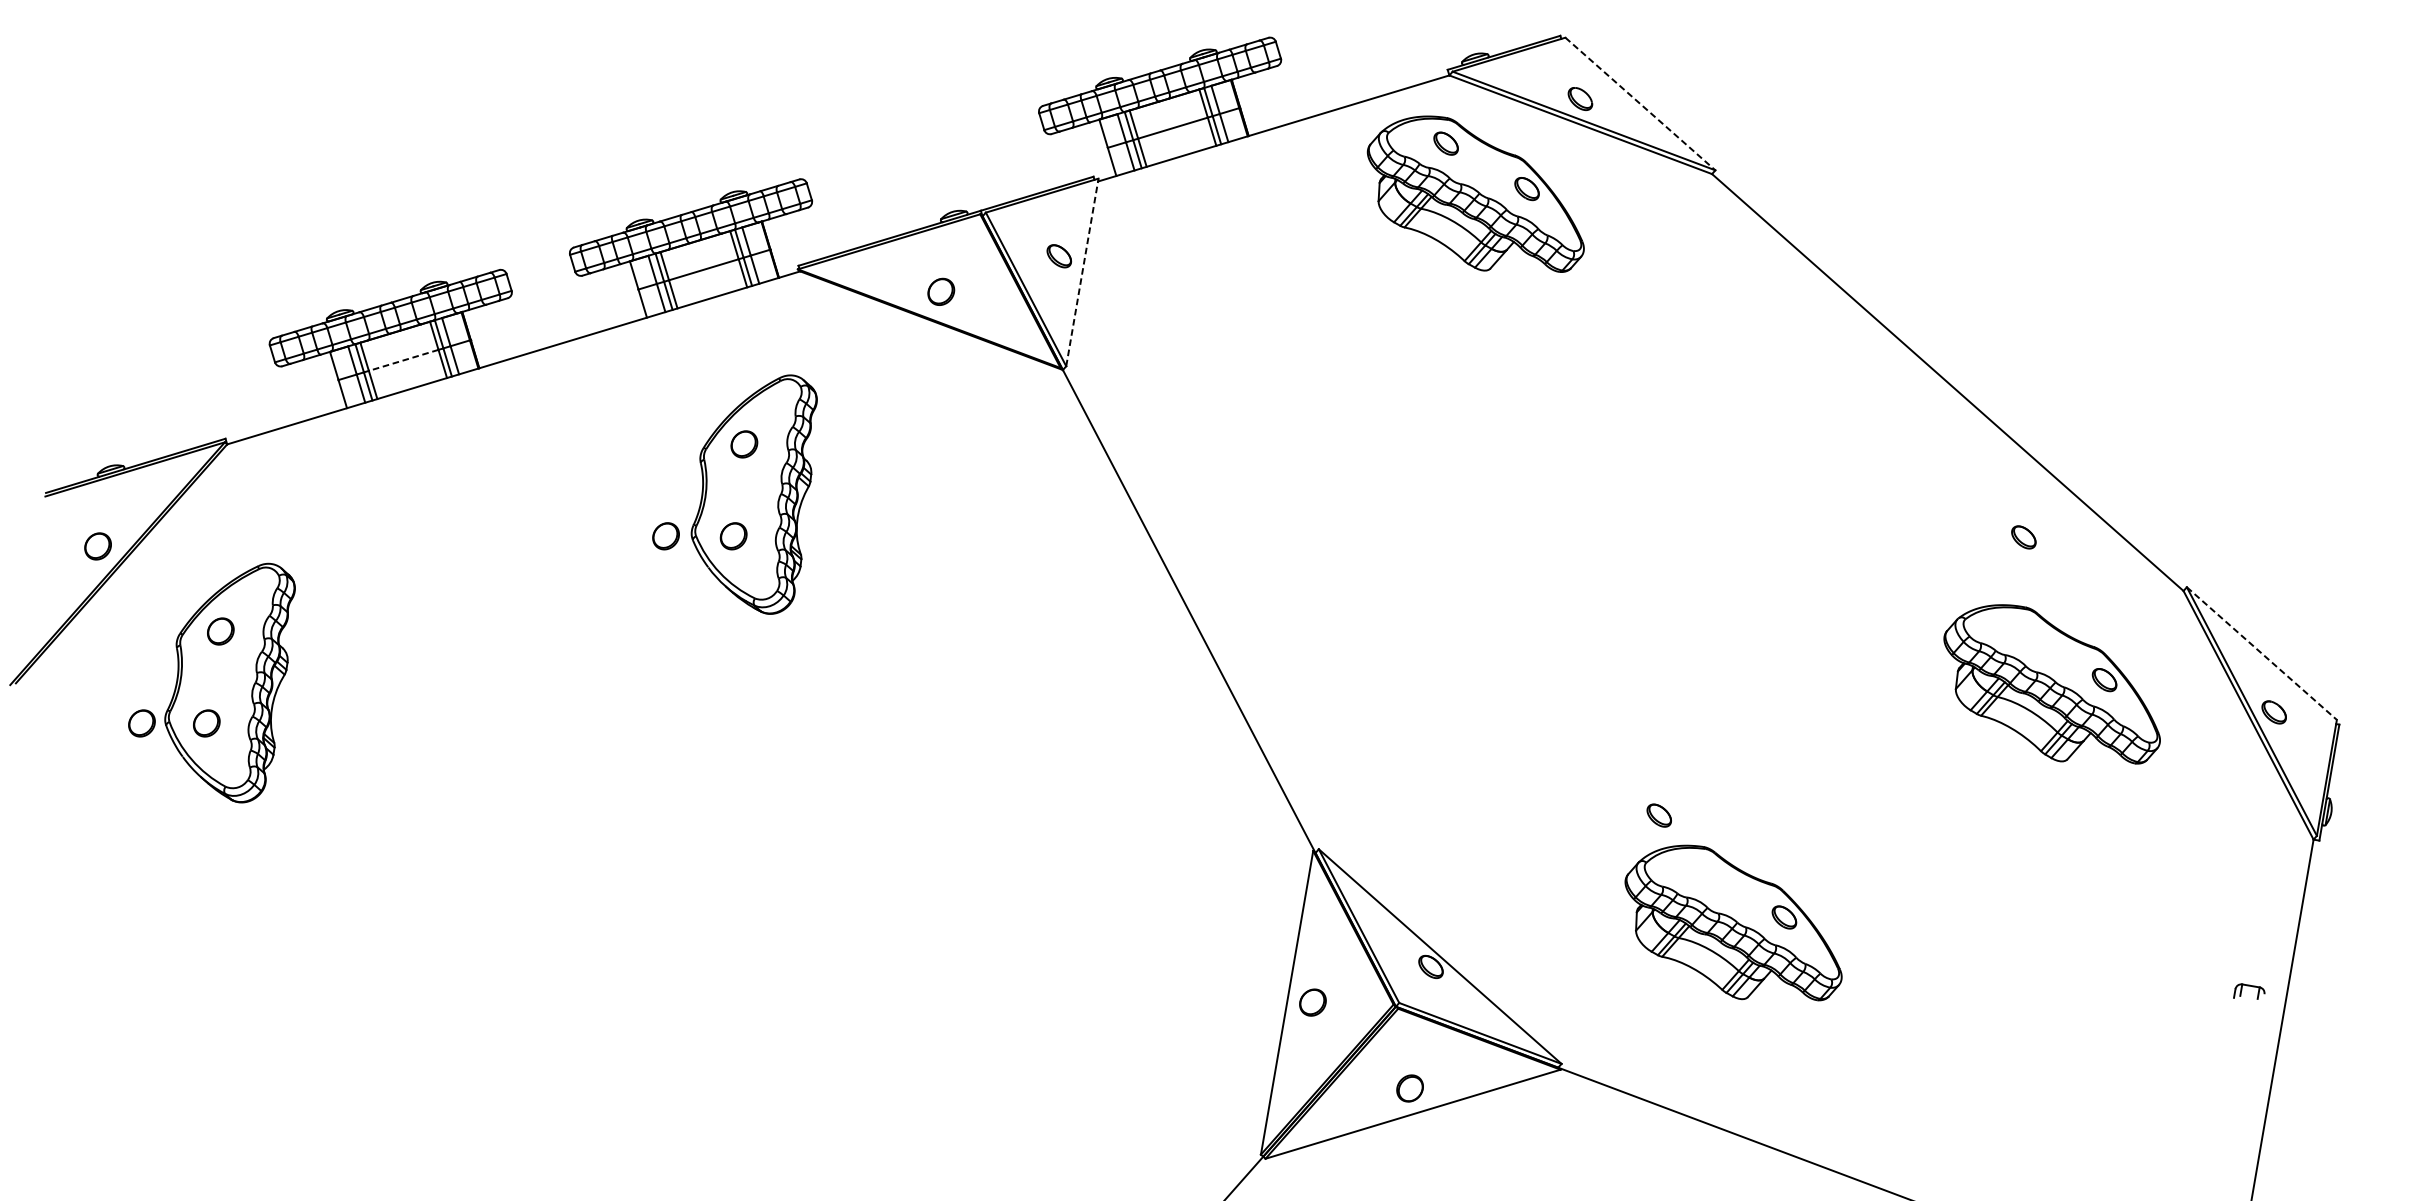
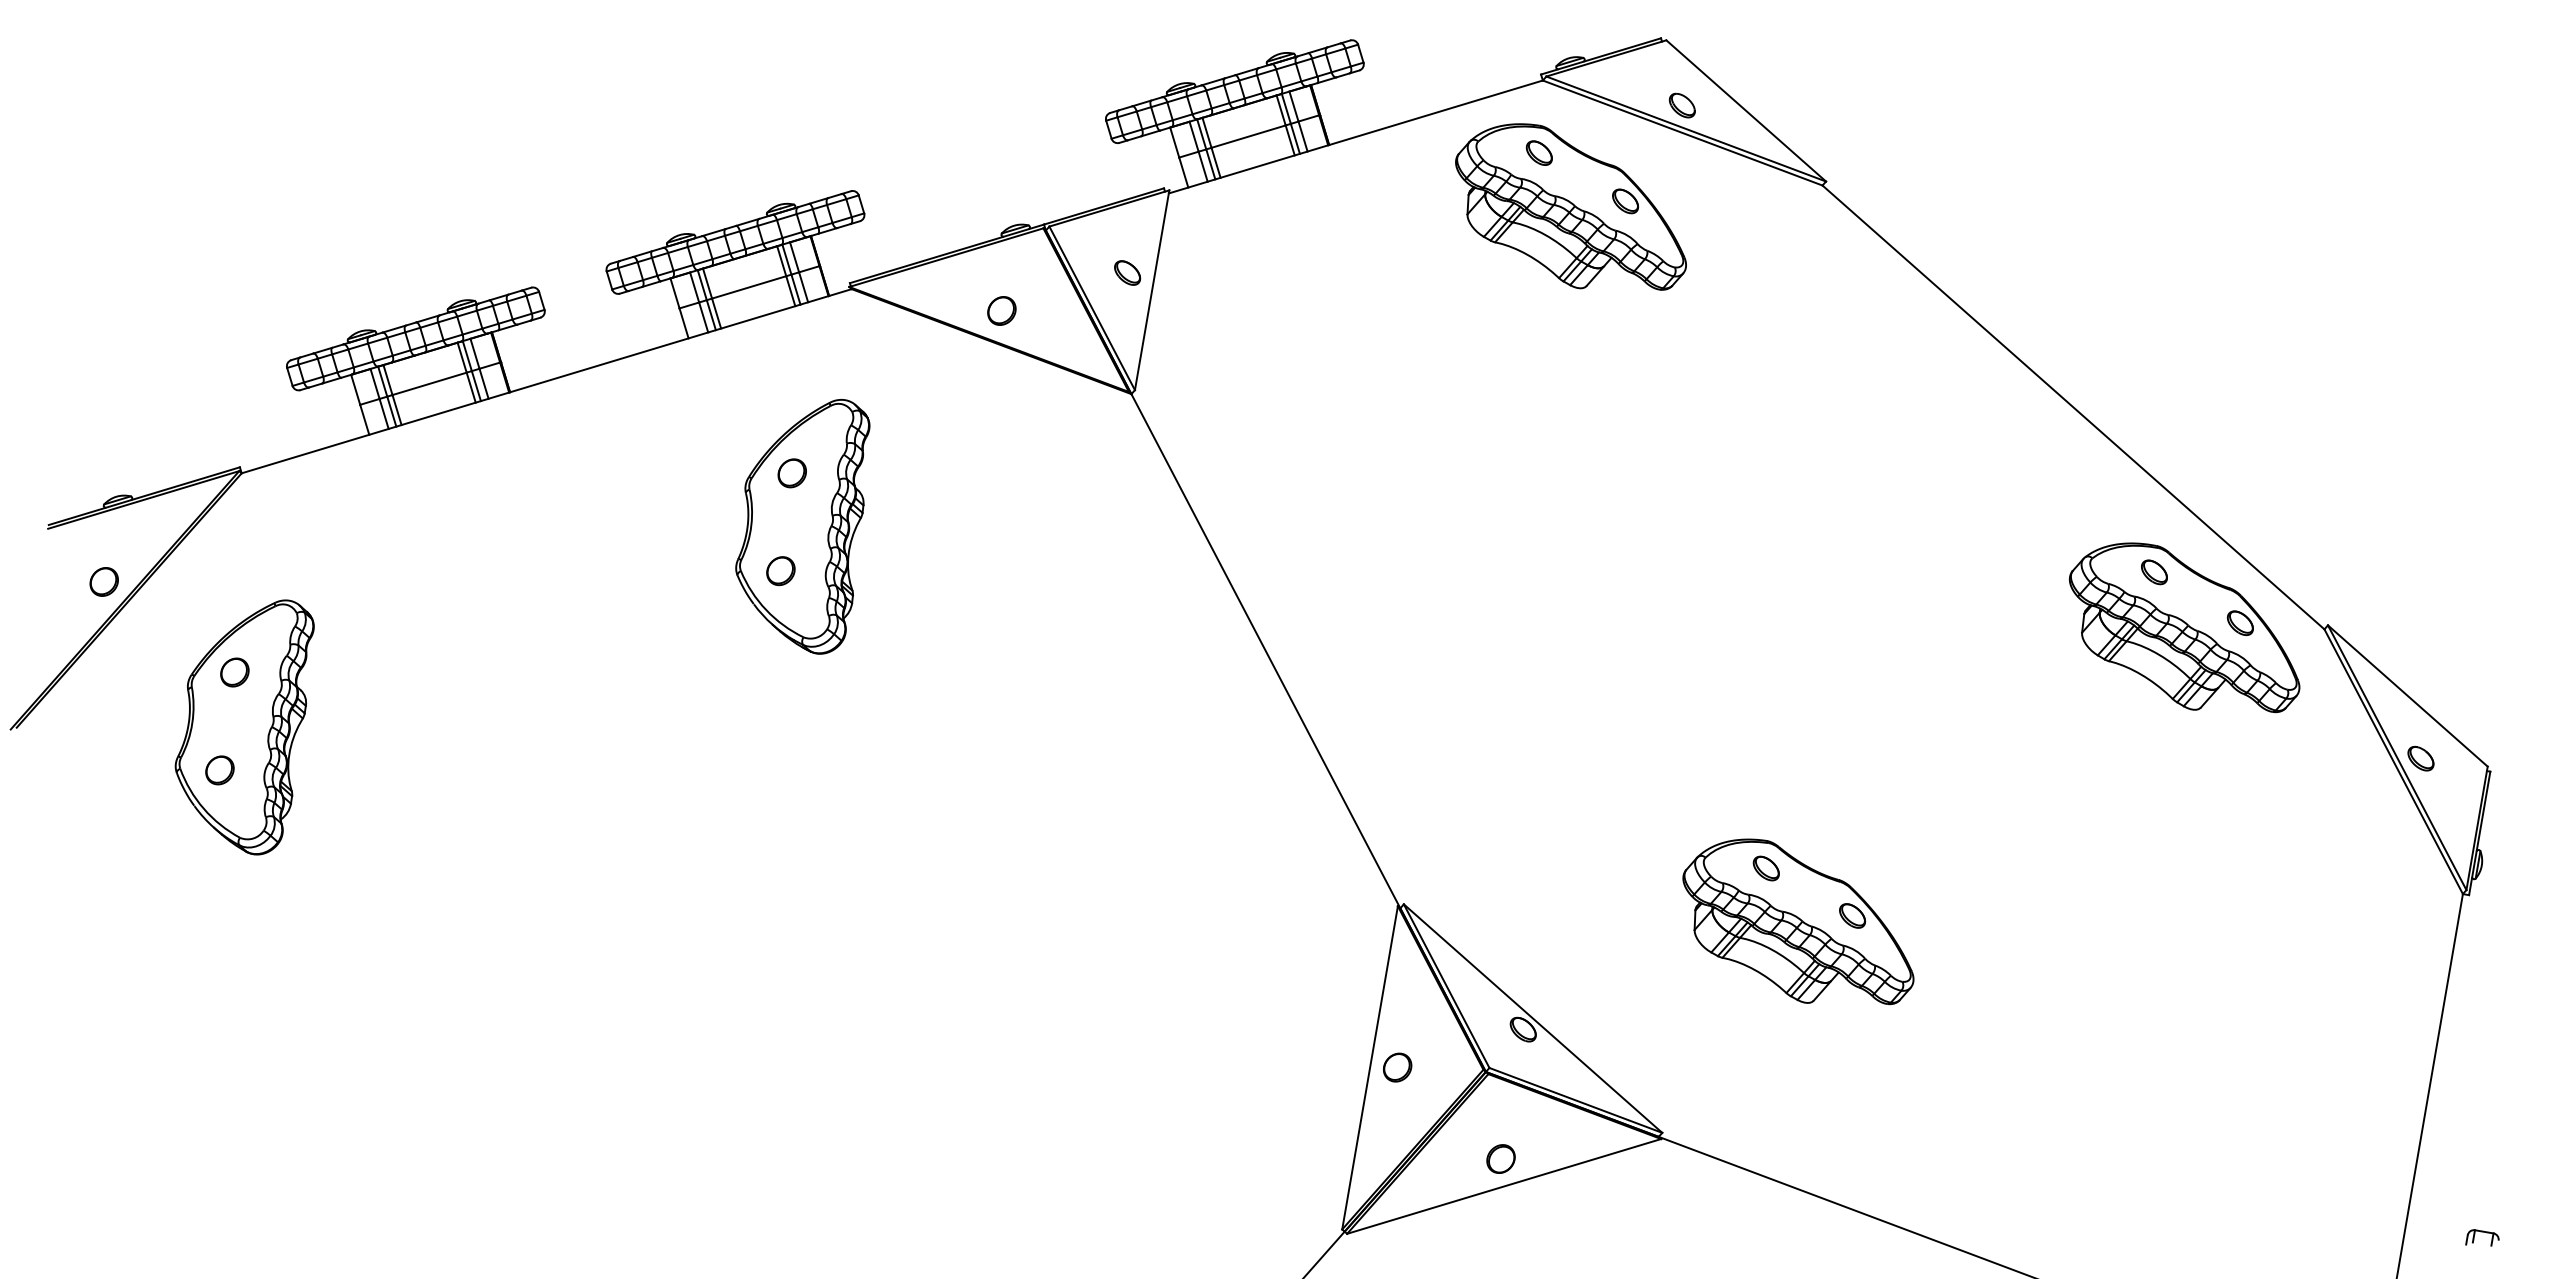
line: (1640, 103) -> (1746, 110), dashed -> solid
line: (1082, 271) -> (1152, 289), dashed -> solid
line: (403, 360) -> (429, 383), dashed -> solid
part: (665, 536) -> (708, 571), removed
line: (2261, 654) -> (2407, 696), dashed -> solid
part: (2052, 684) -> (2184, 627), moved
part: (141, 723) -> (150, 770), removed
part: (1733, 922) -> (1798, 921), moved
part: (2249, 991) -> (2482, 1237), moved

